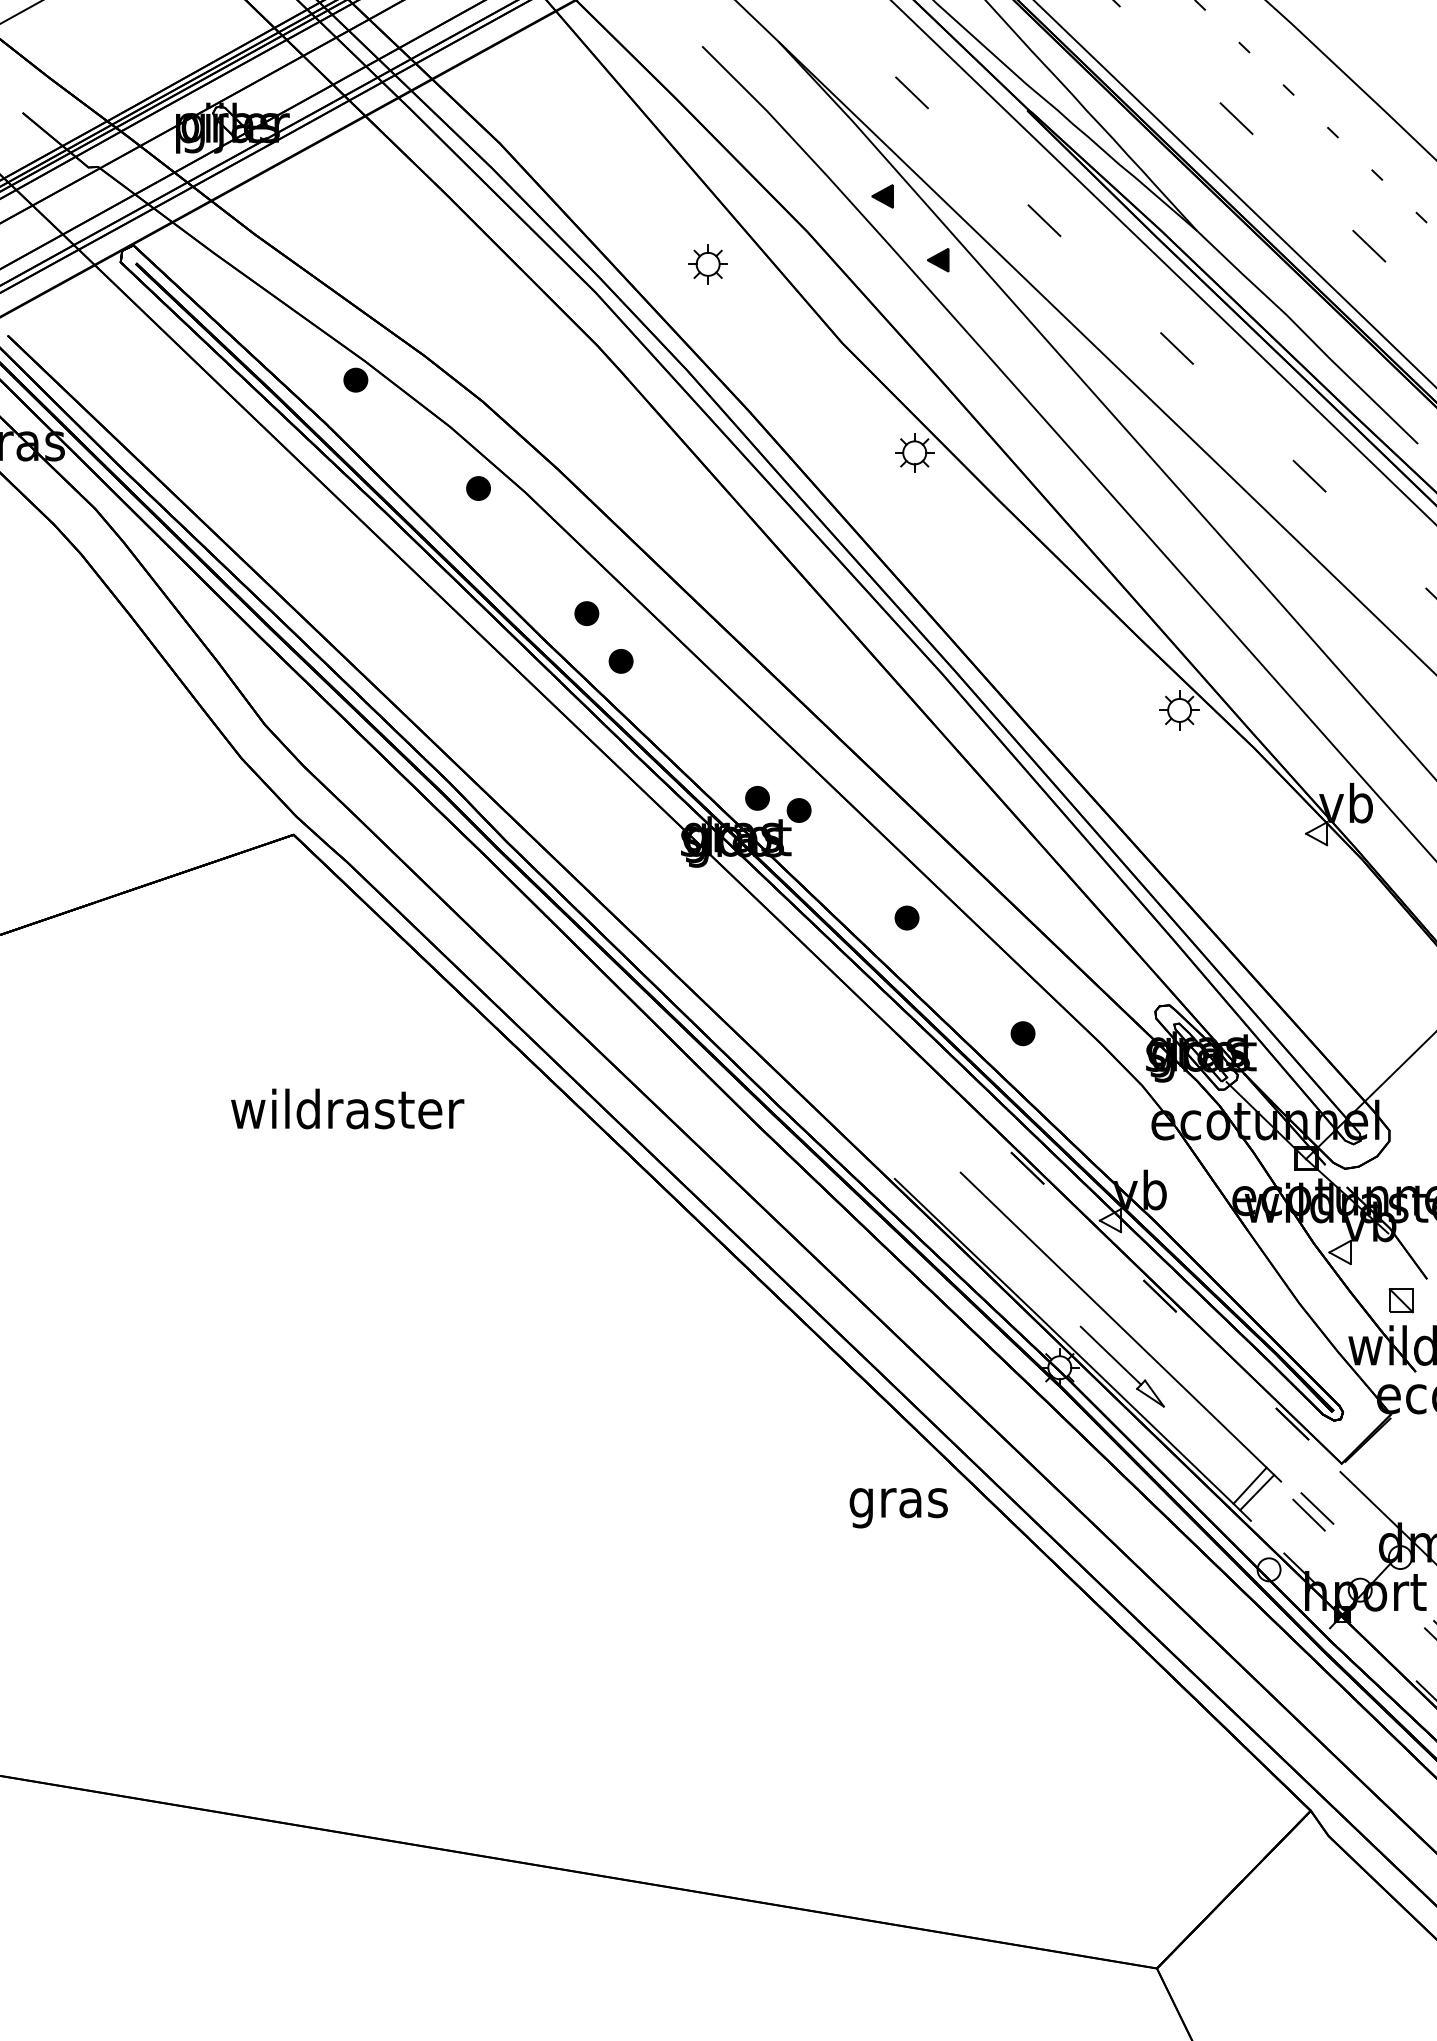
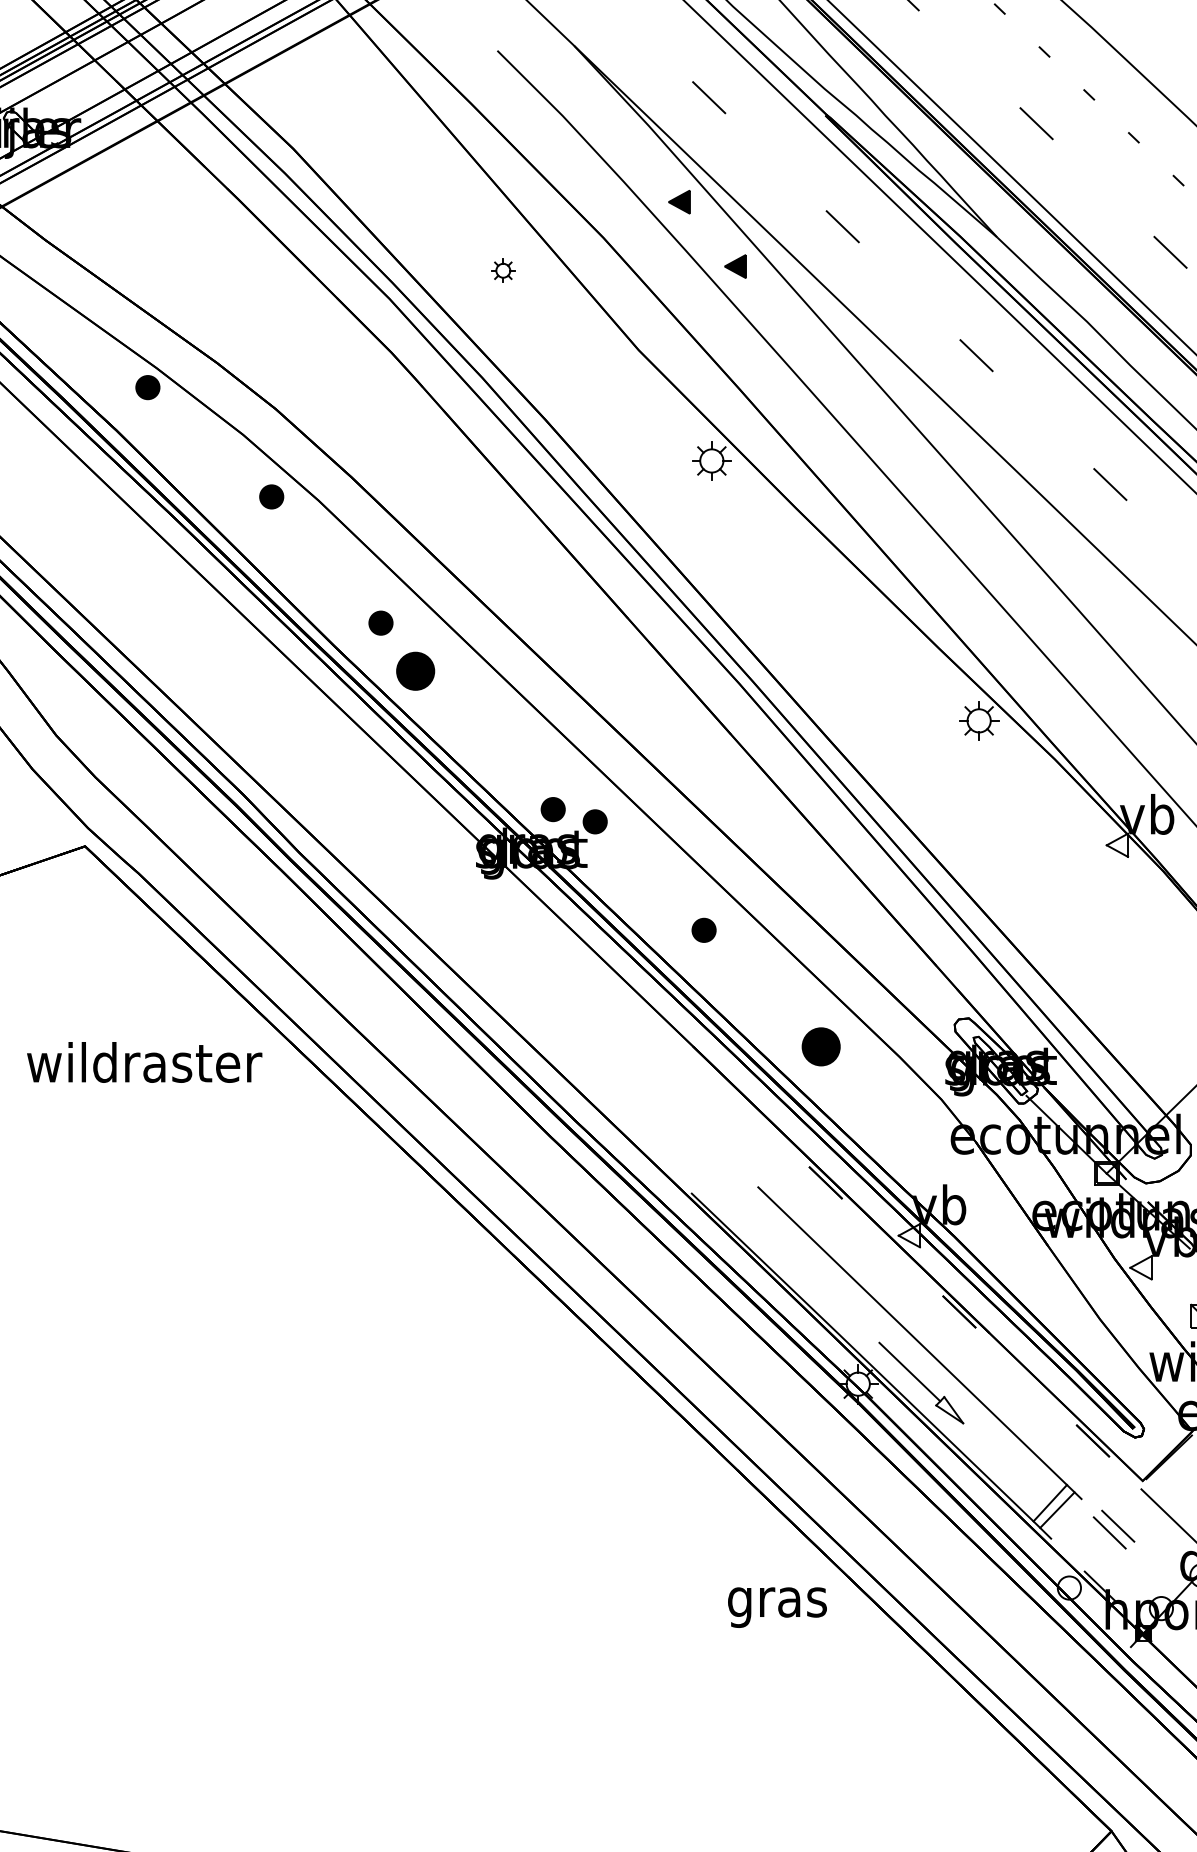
part: (707, 264) -> (502, 270), size x0.6
part: (620, 661) -> (414, 671), size x1.6
part: (1022, 1033) -> (820, 1046), size x1.6
text: (347, 1108) -> (144, 1061), moved
text: (898, 1508) -> (777, 1607), moved

